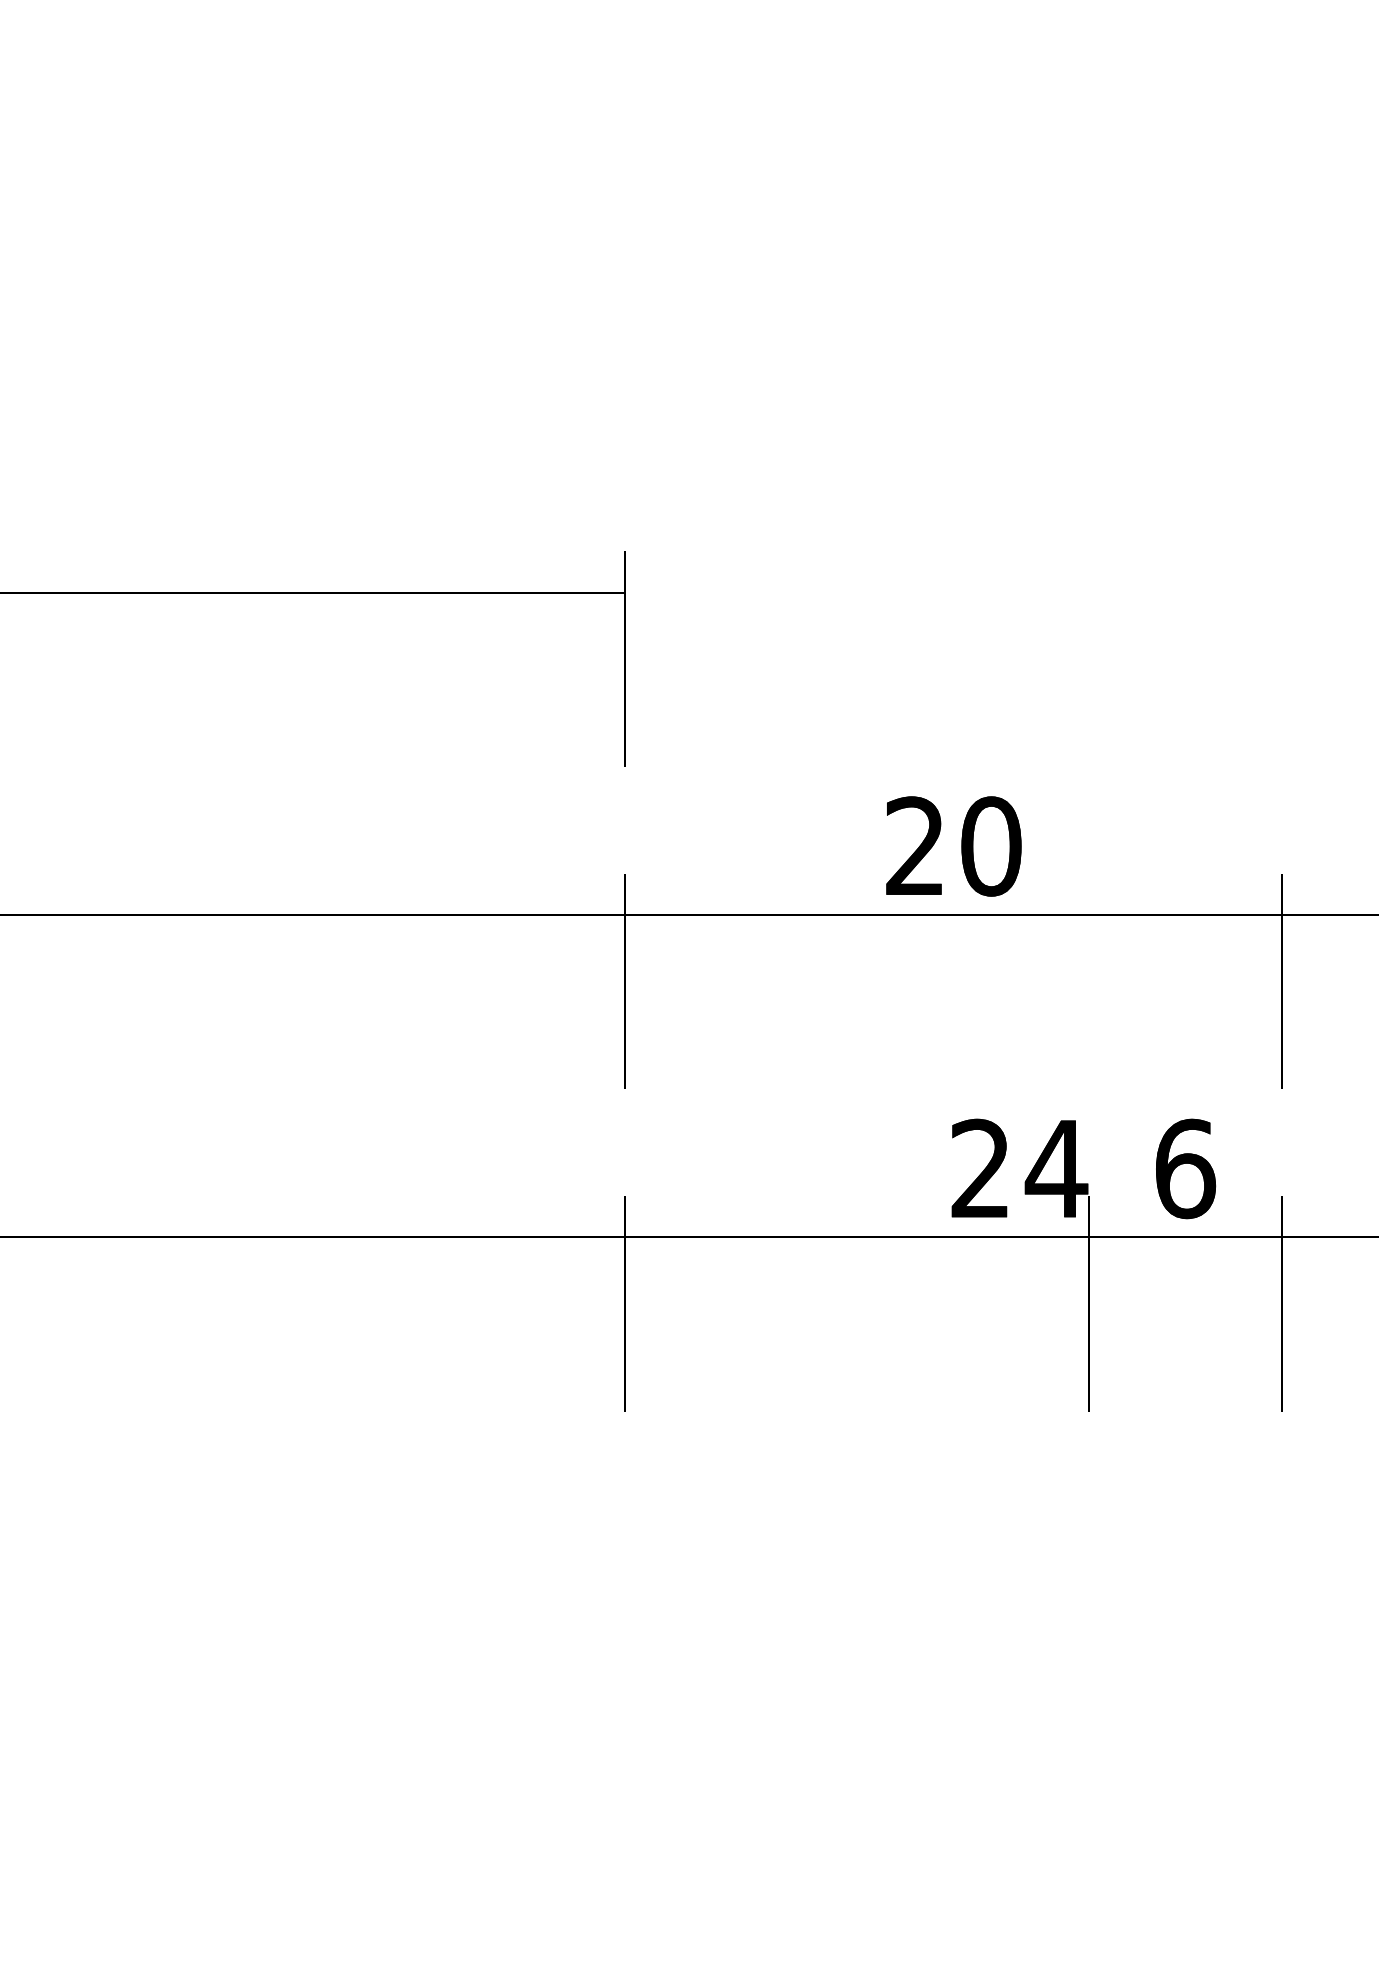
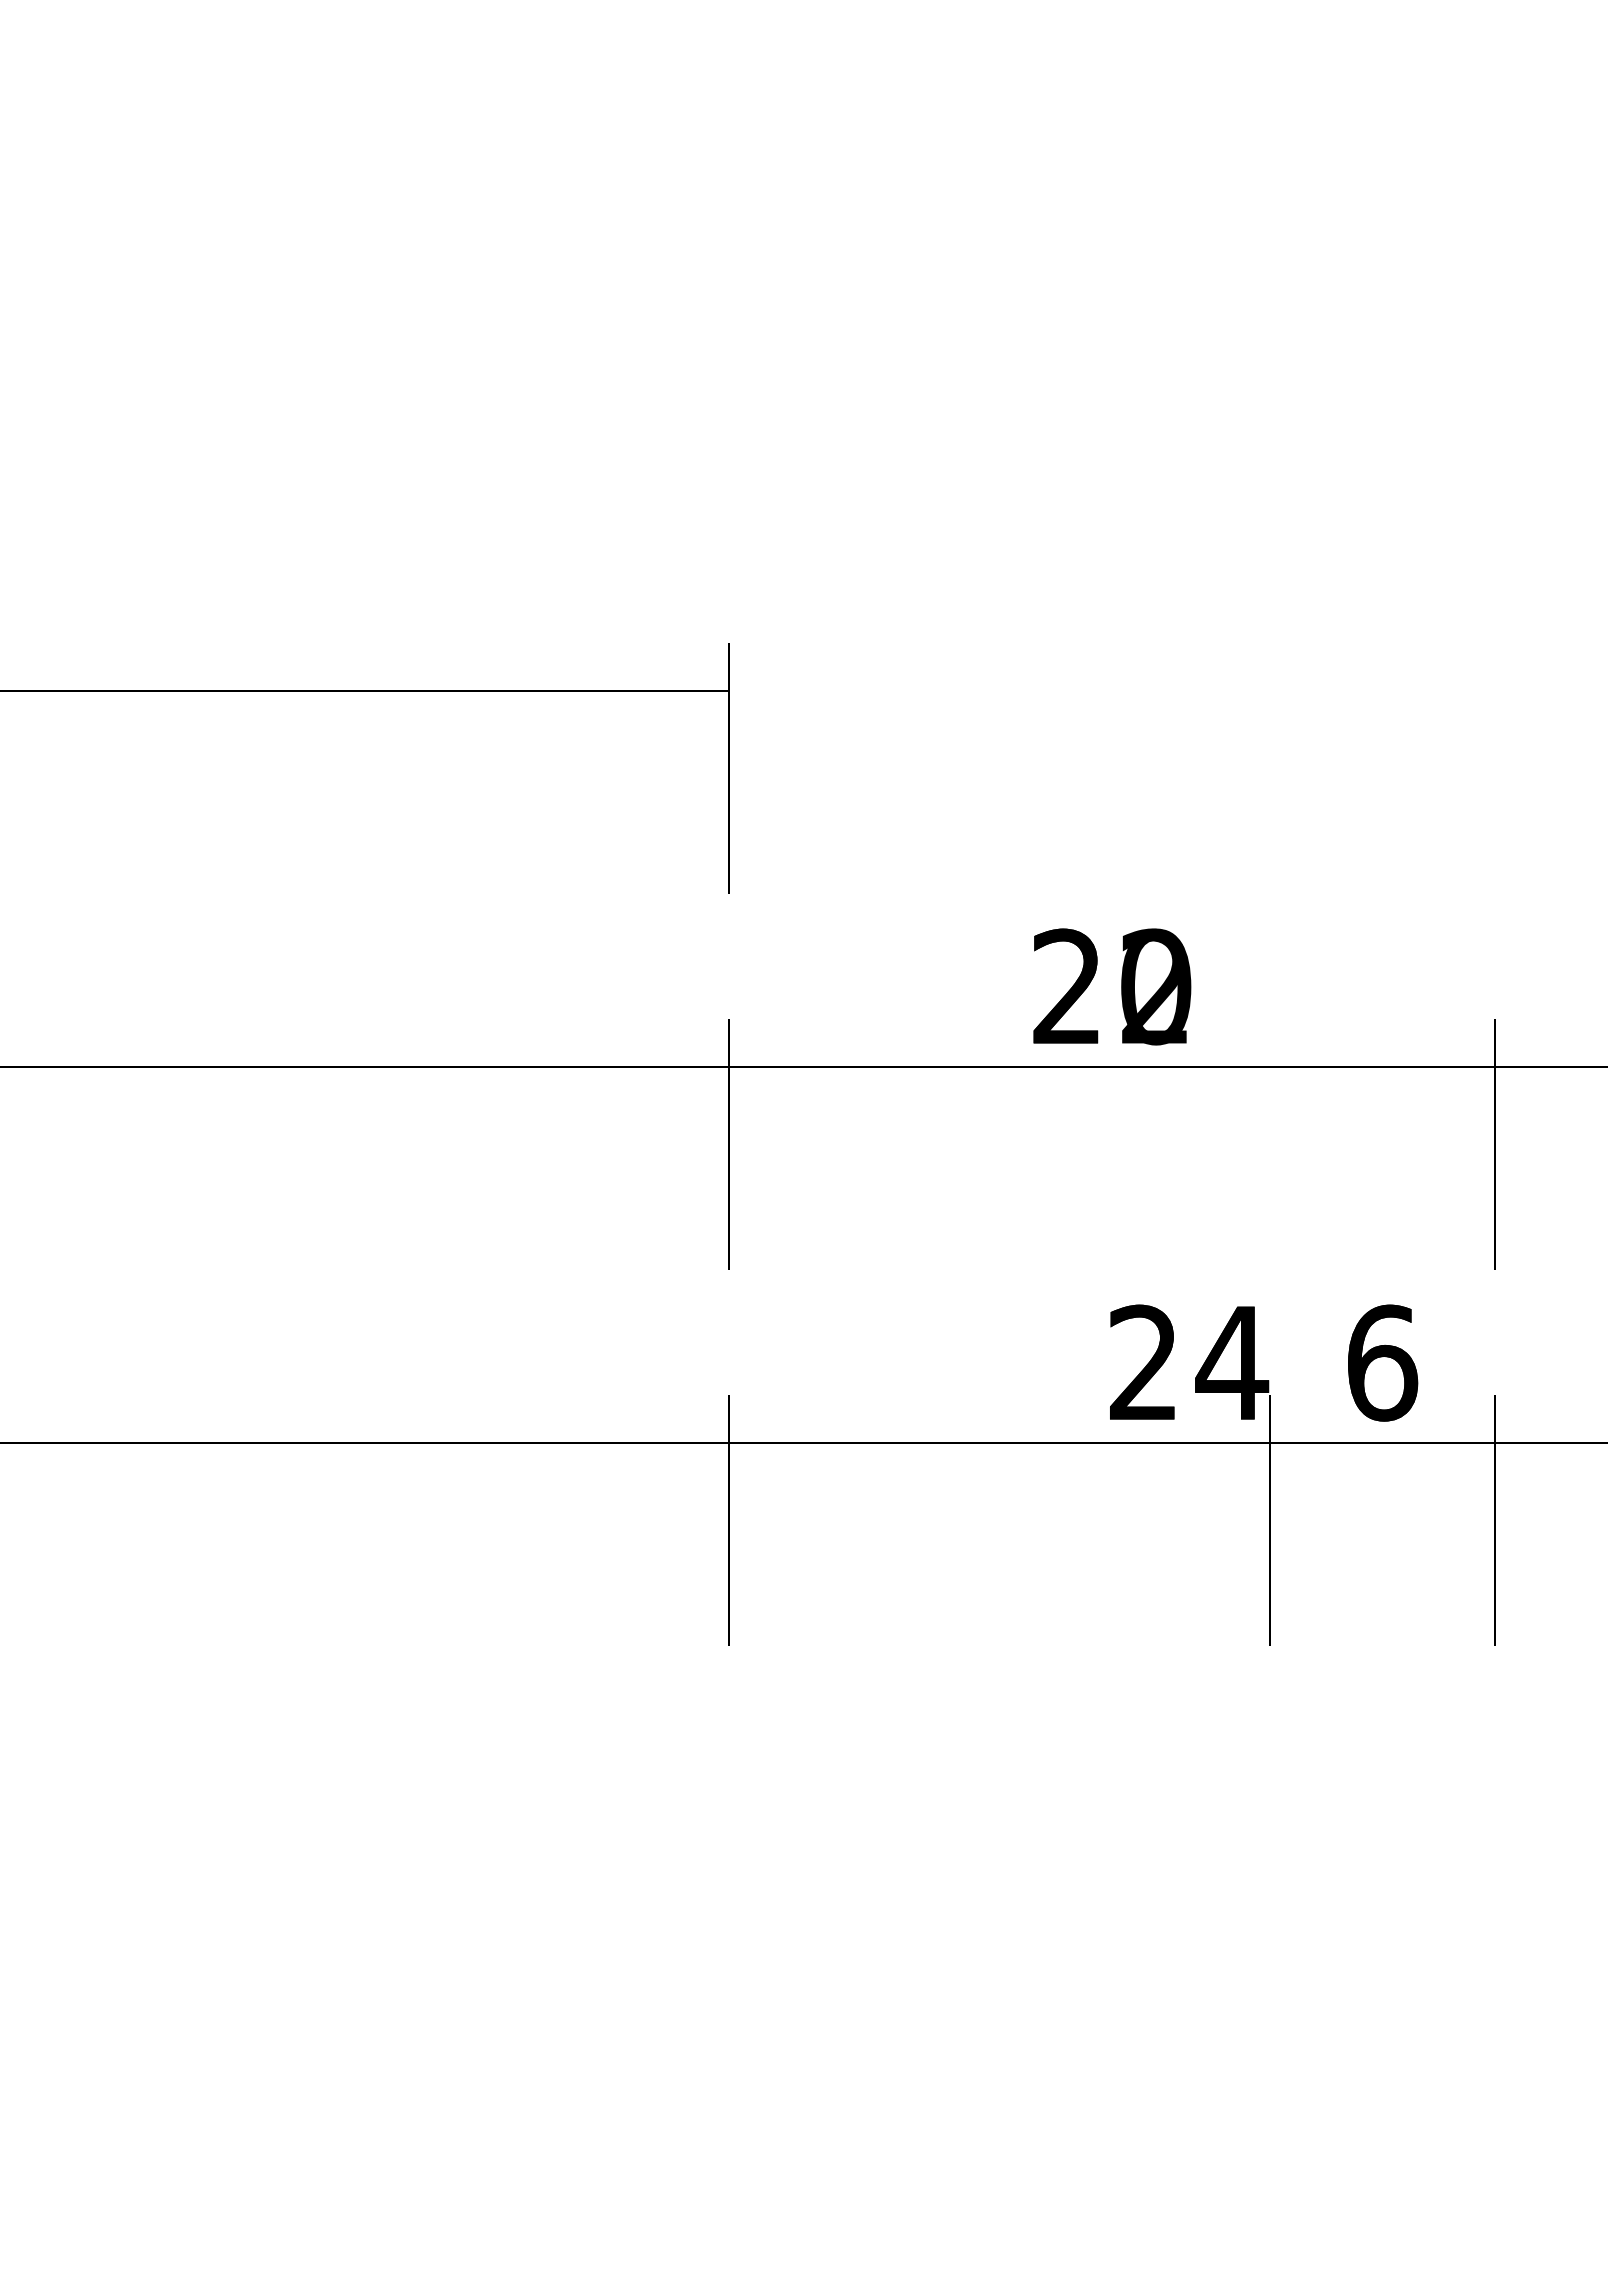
text: (991, 846) -> (1156, 986), 20 -> 22

